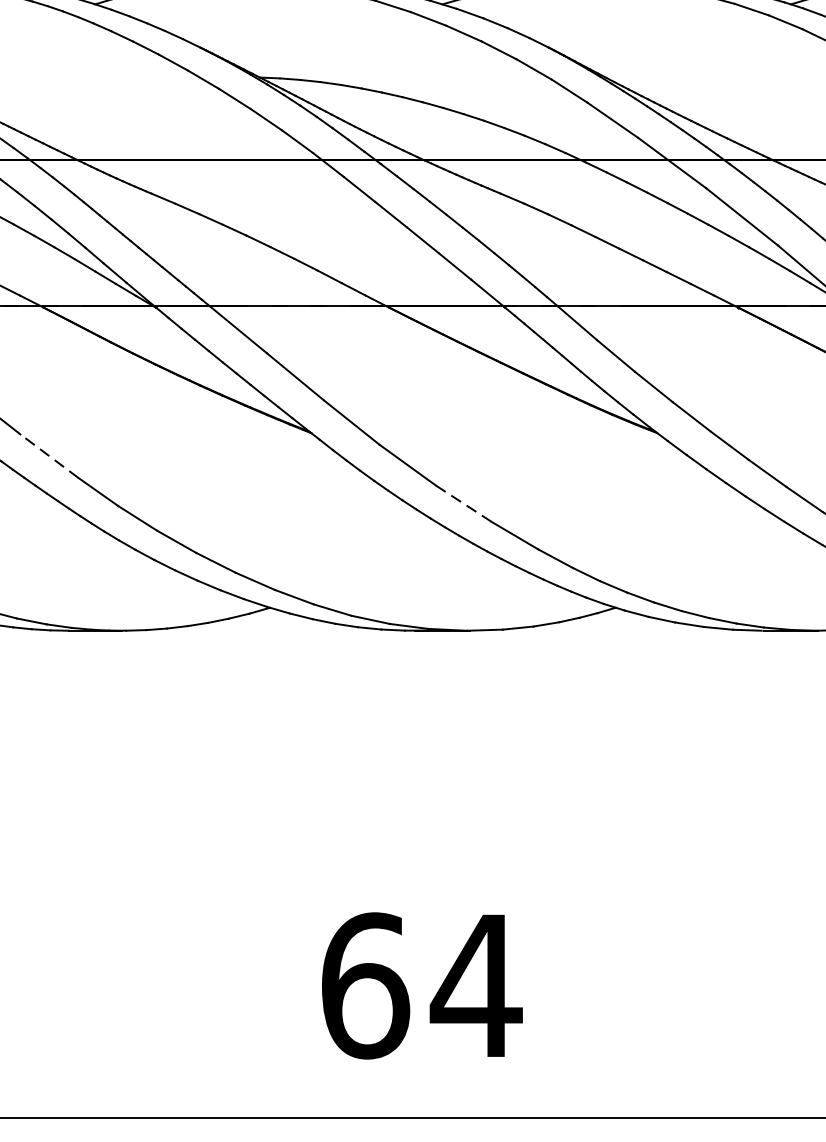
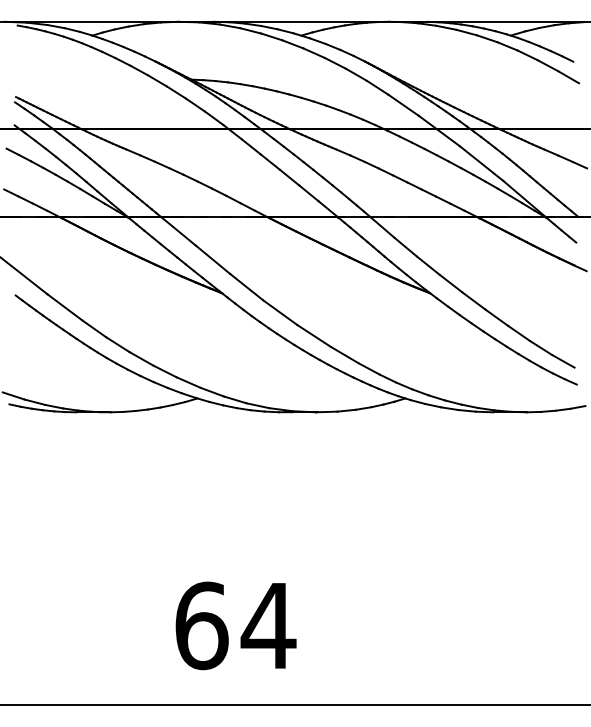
line: (48, 456) -> (64, 307), dashed -> solid
line: (464, 503) -> (314, 335), dashed -> solid
text: (421, 985) -> (235, 625), moved

